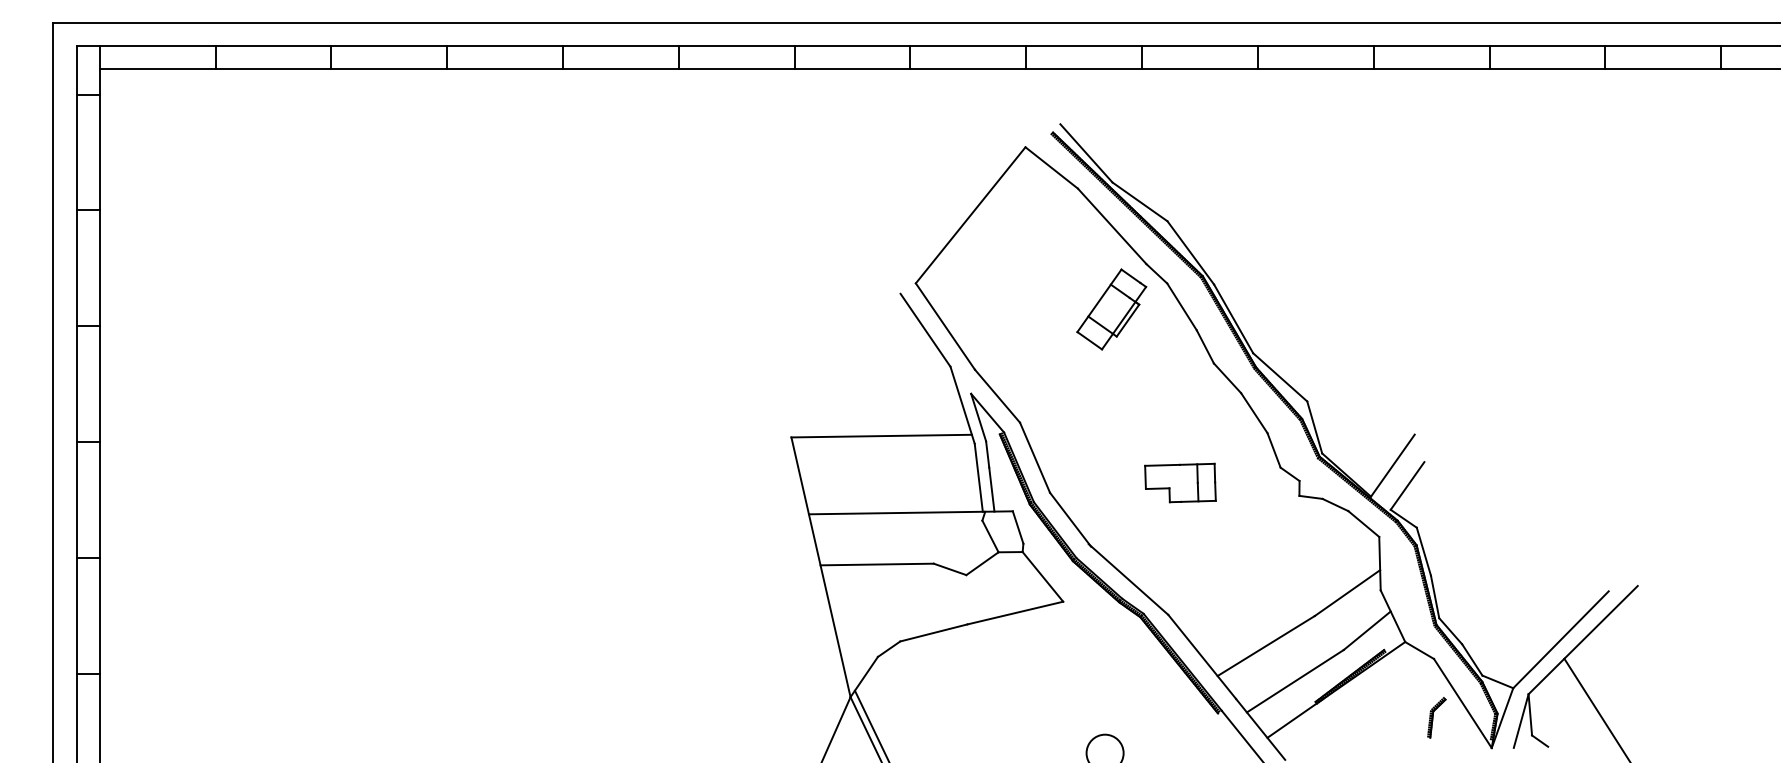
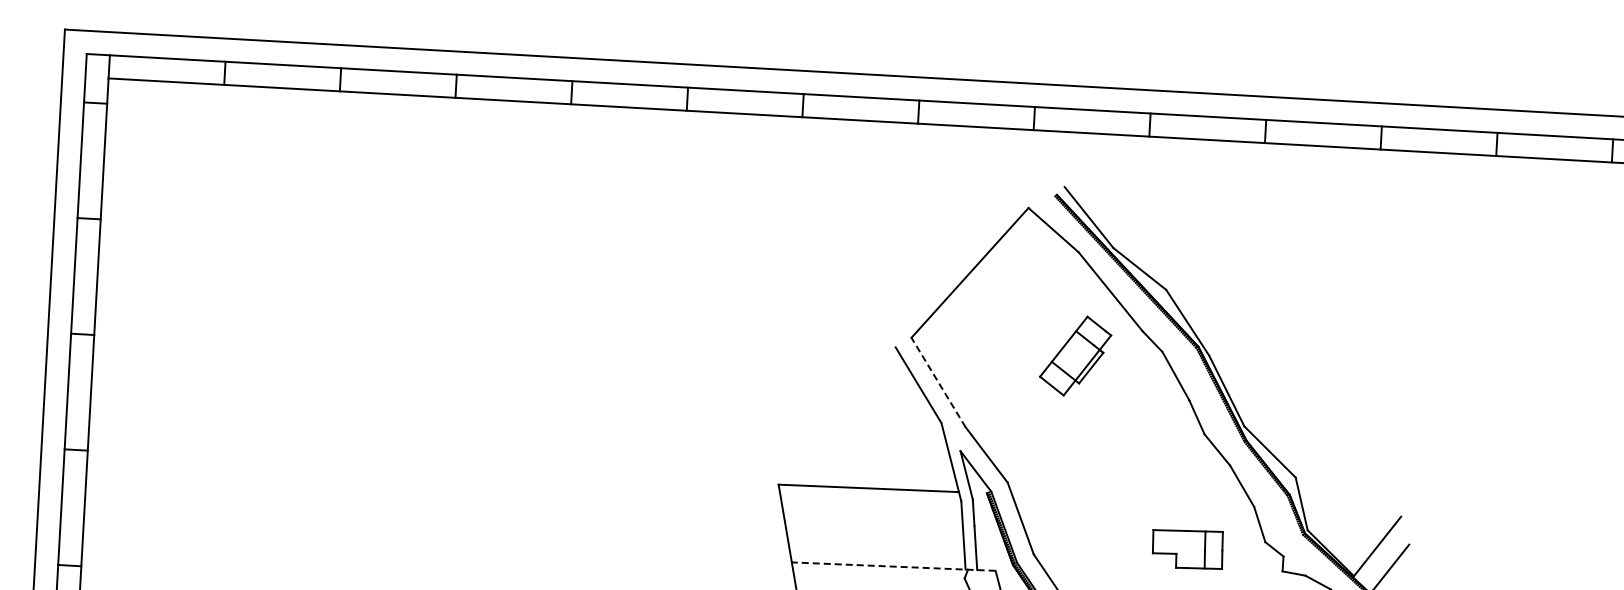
part: (1111, 309) -> (1075, 356), moved
line: (945, 326) -> (938, 382), solid -> dashed
part: (1180, 482) -> (1187, 548), moved
line: (910, 512) -> (893, 566), solid -> dashed

